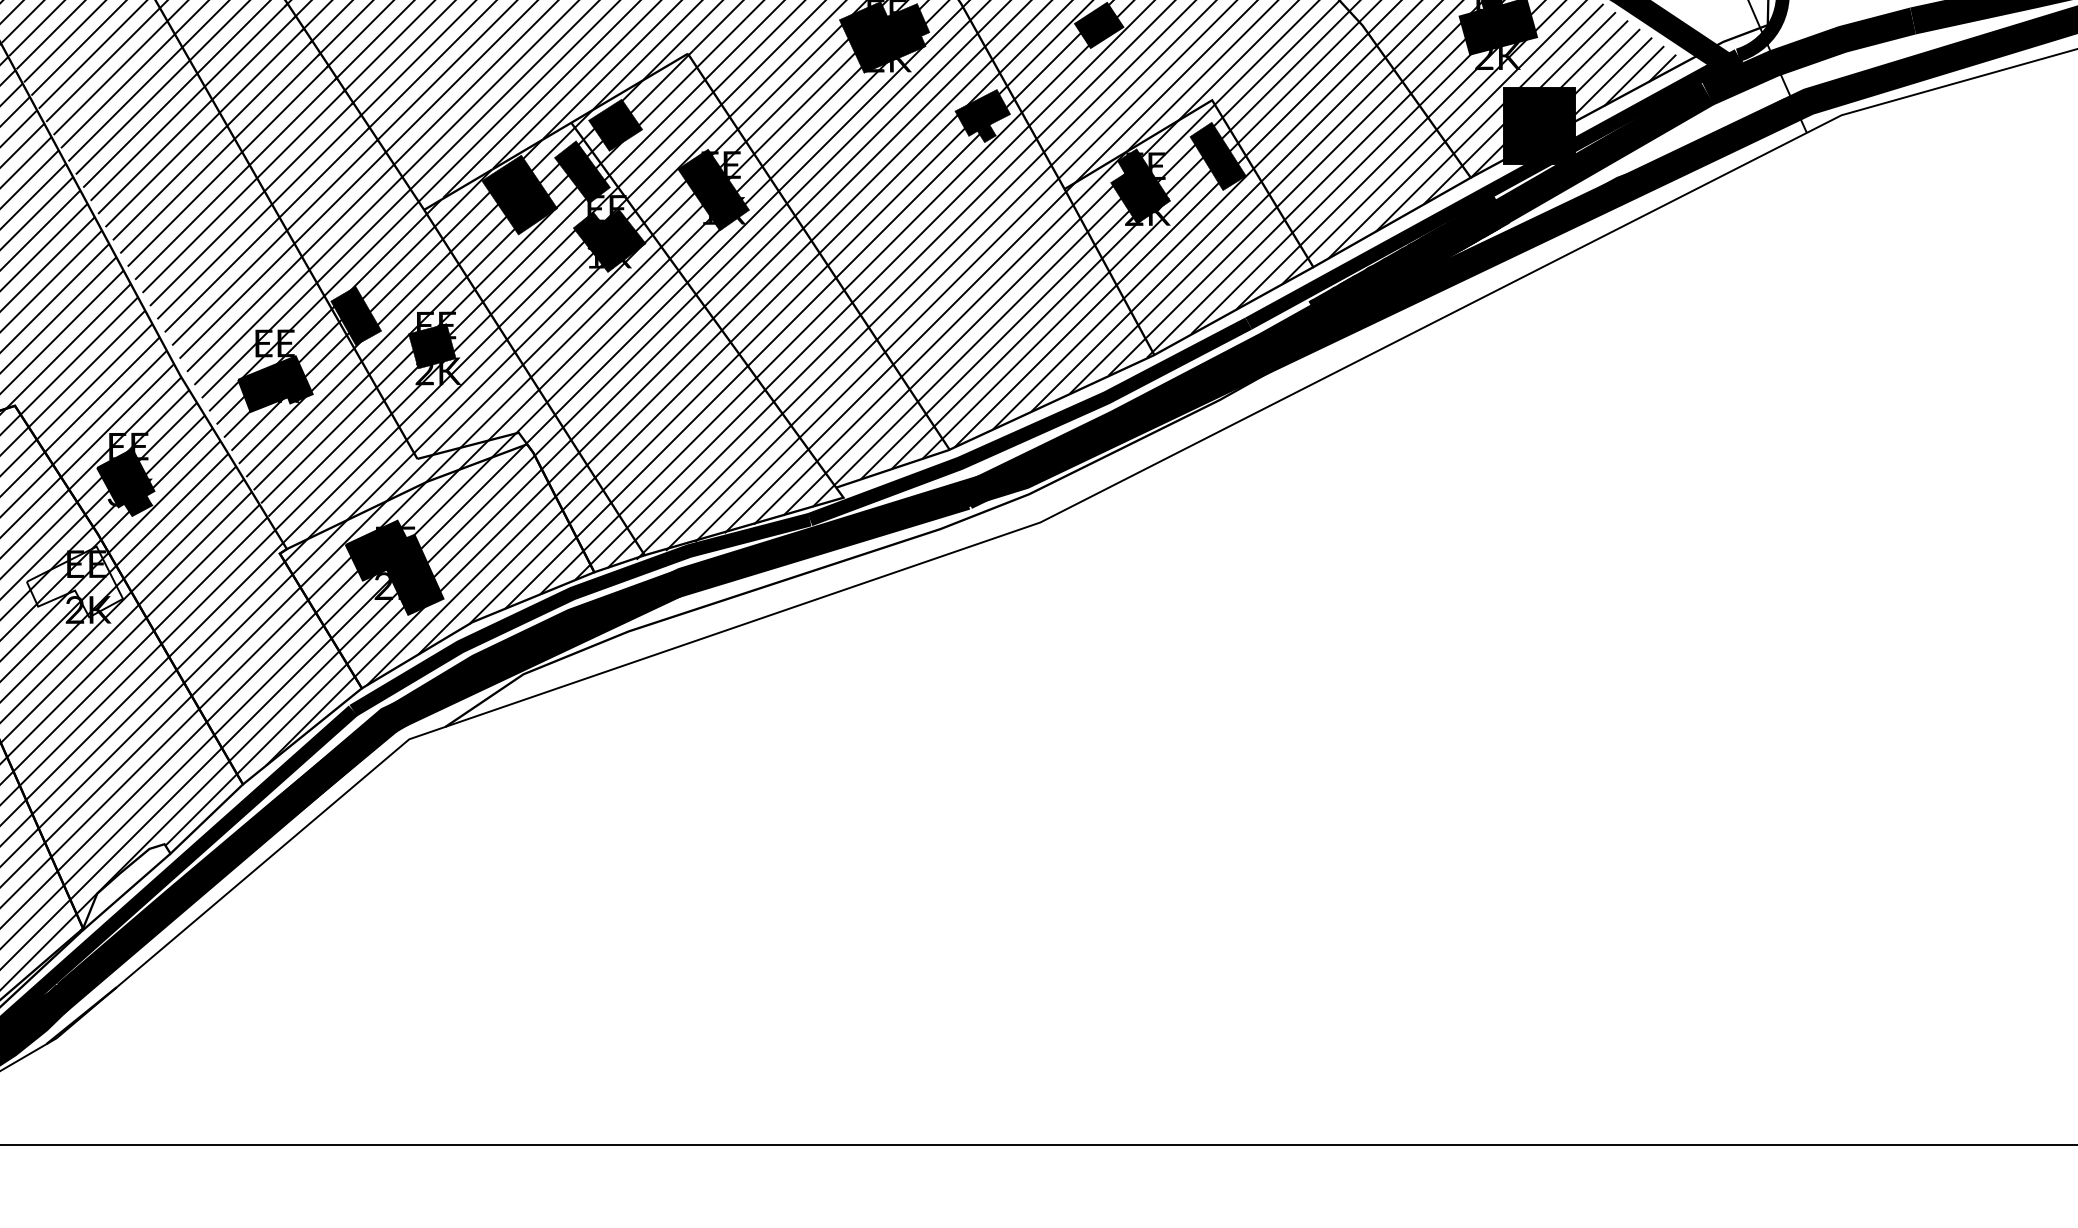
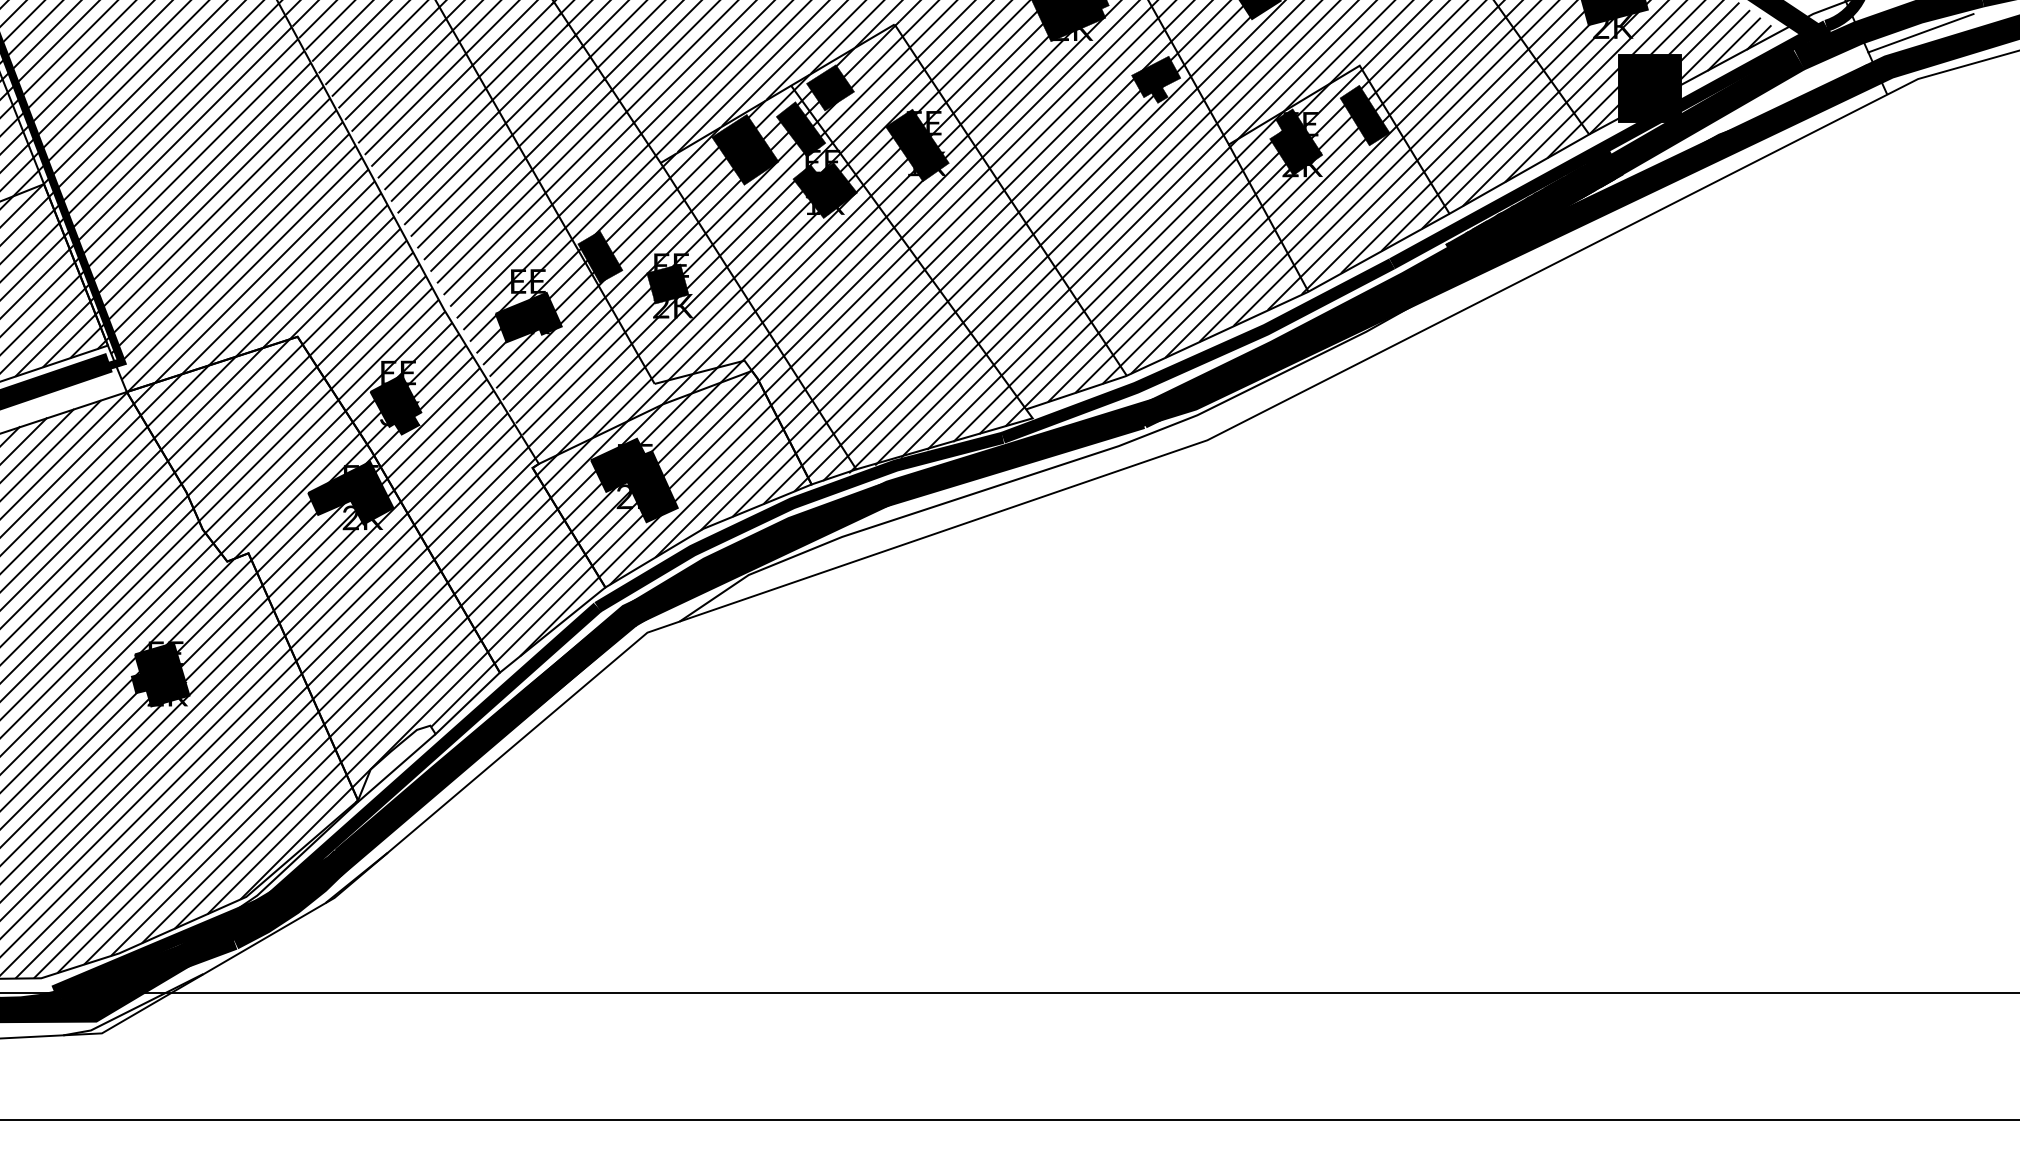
line: (1844, 63) -> (1920, 33), added
fill: (74, 581) -> (350, 492), added

